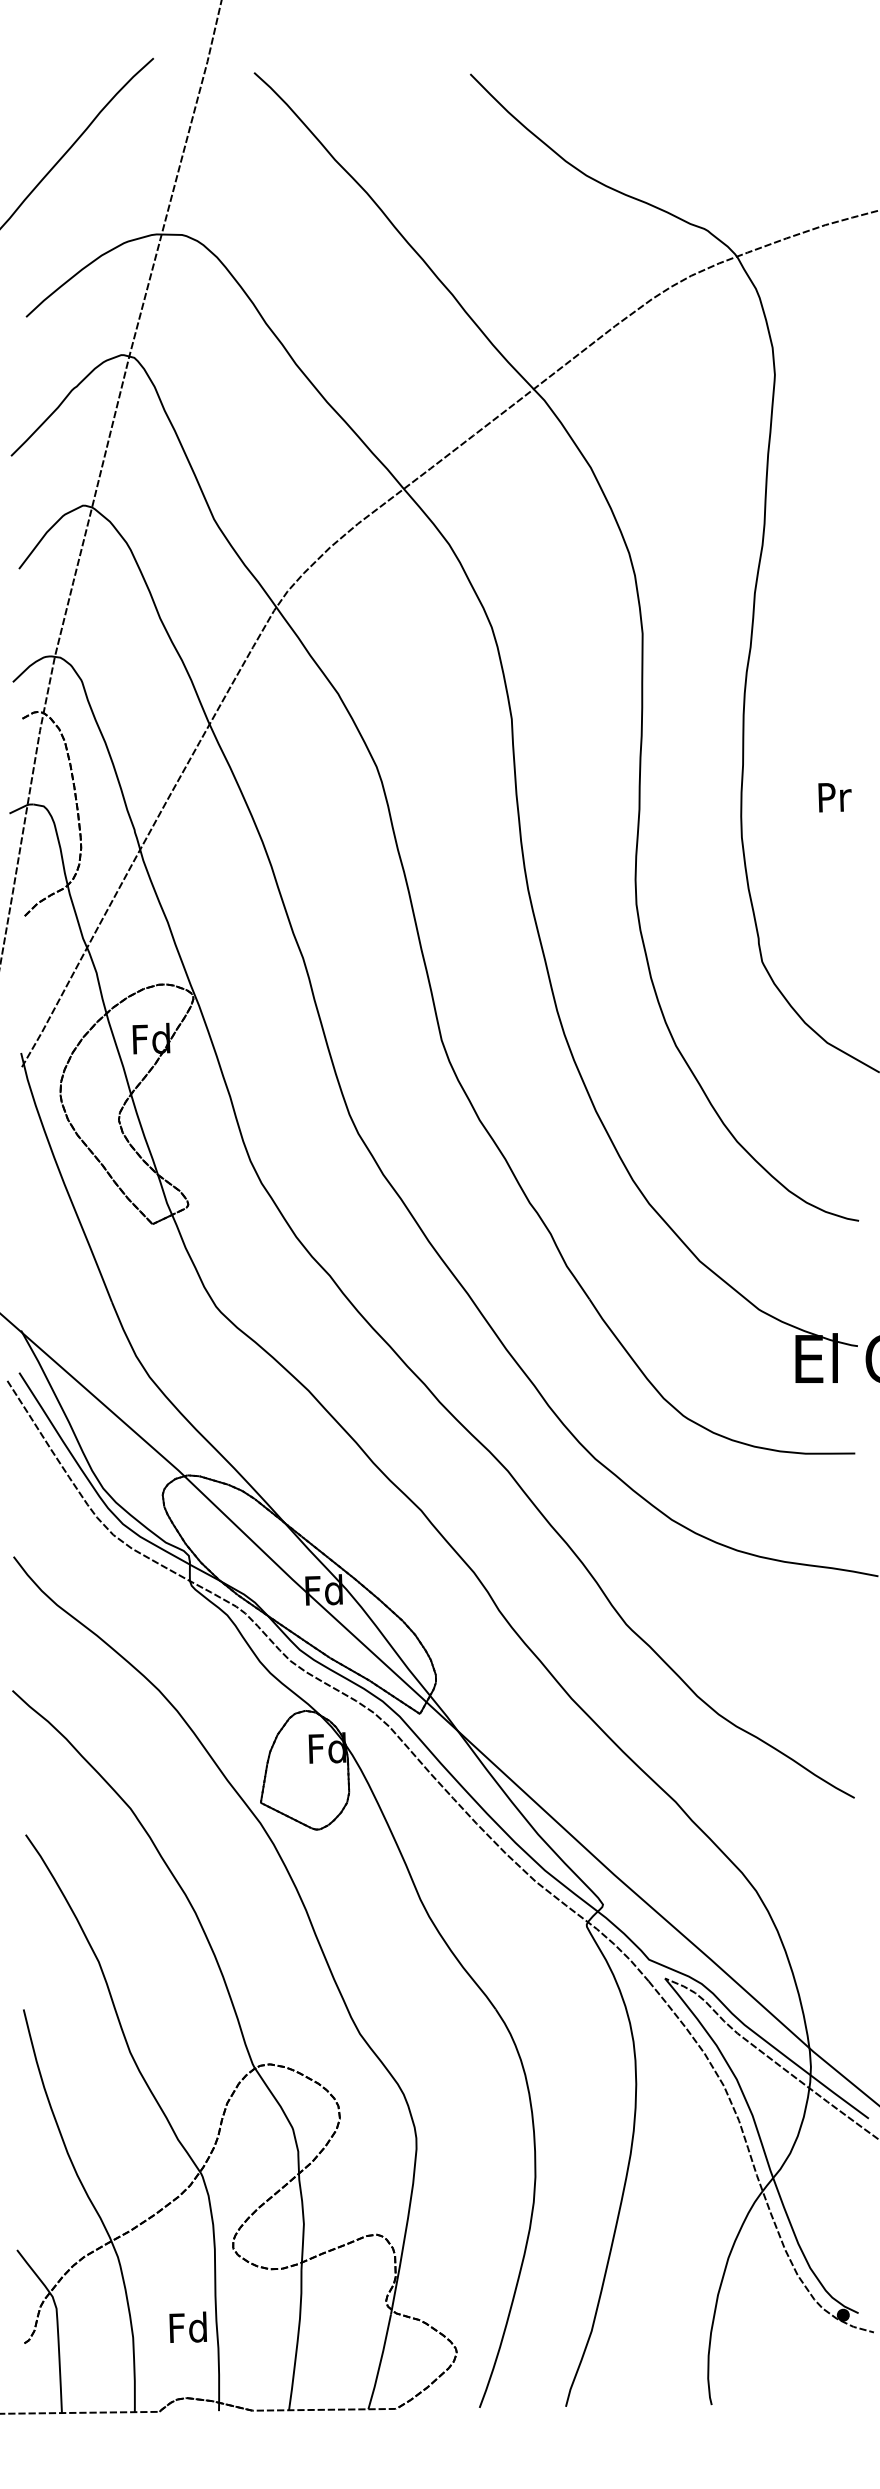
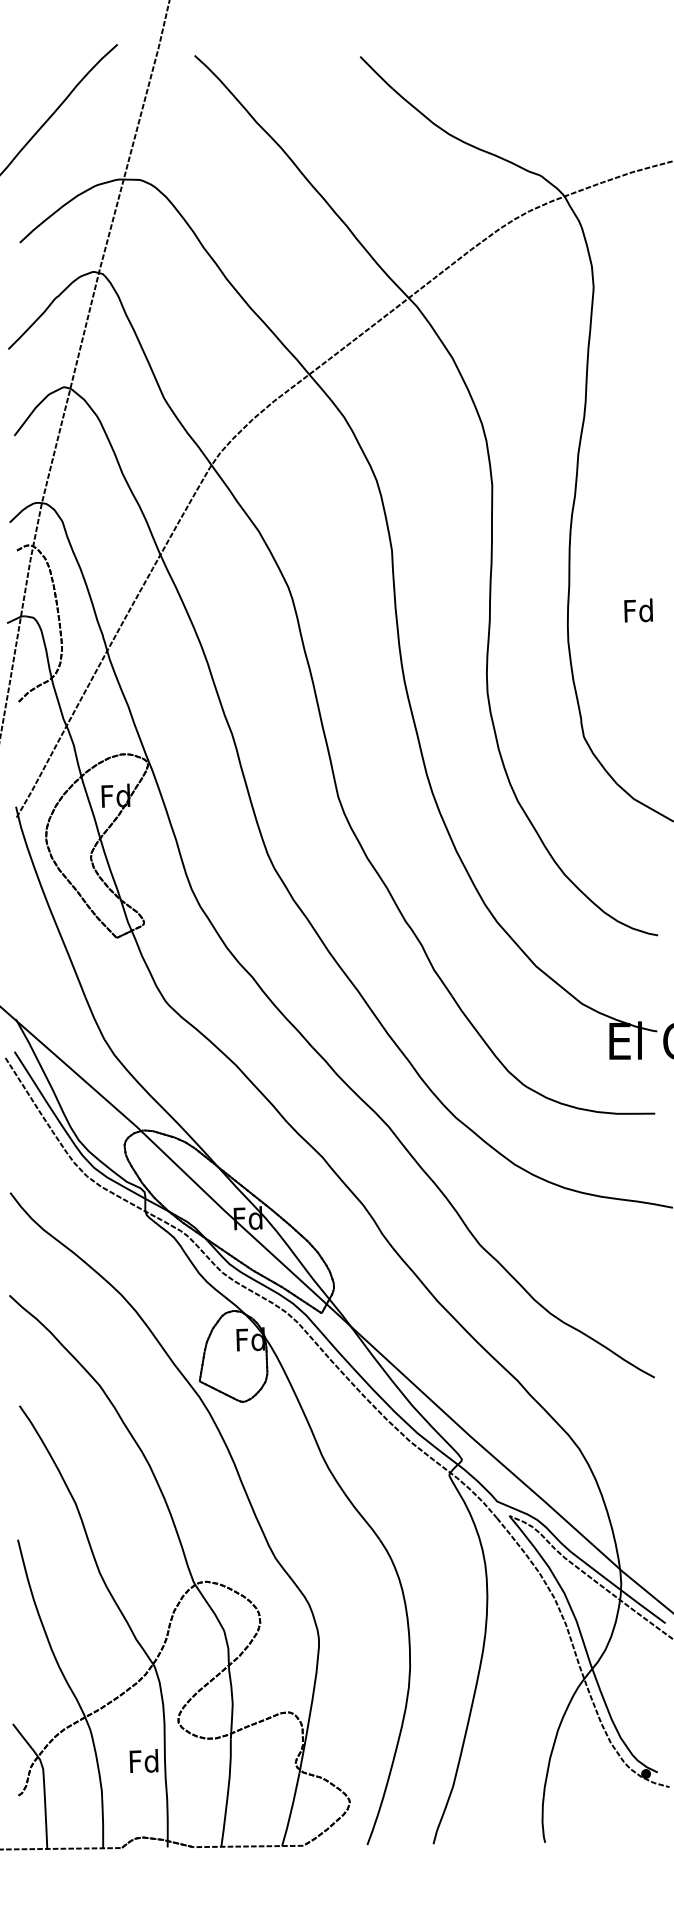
text: (833, 796) -> (638, 610), Pr -> Fd
text: (187, 2326) -> (143, 1760), moved

